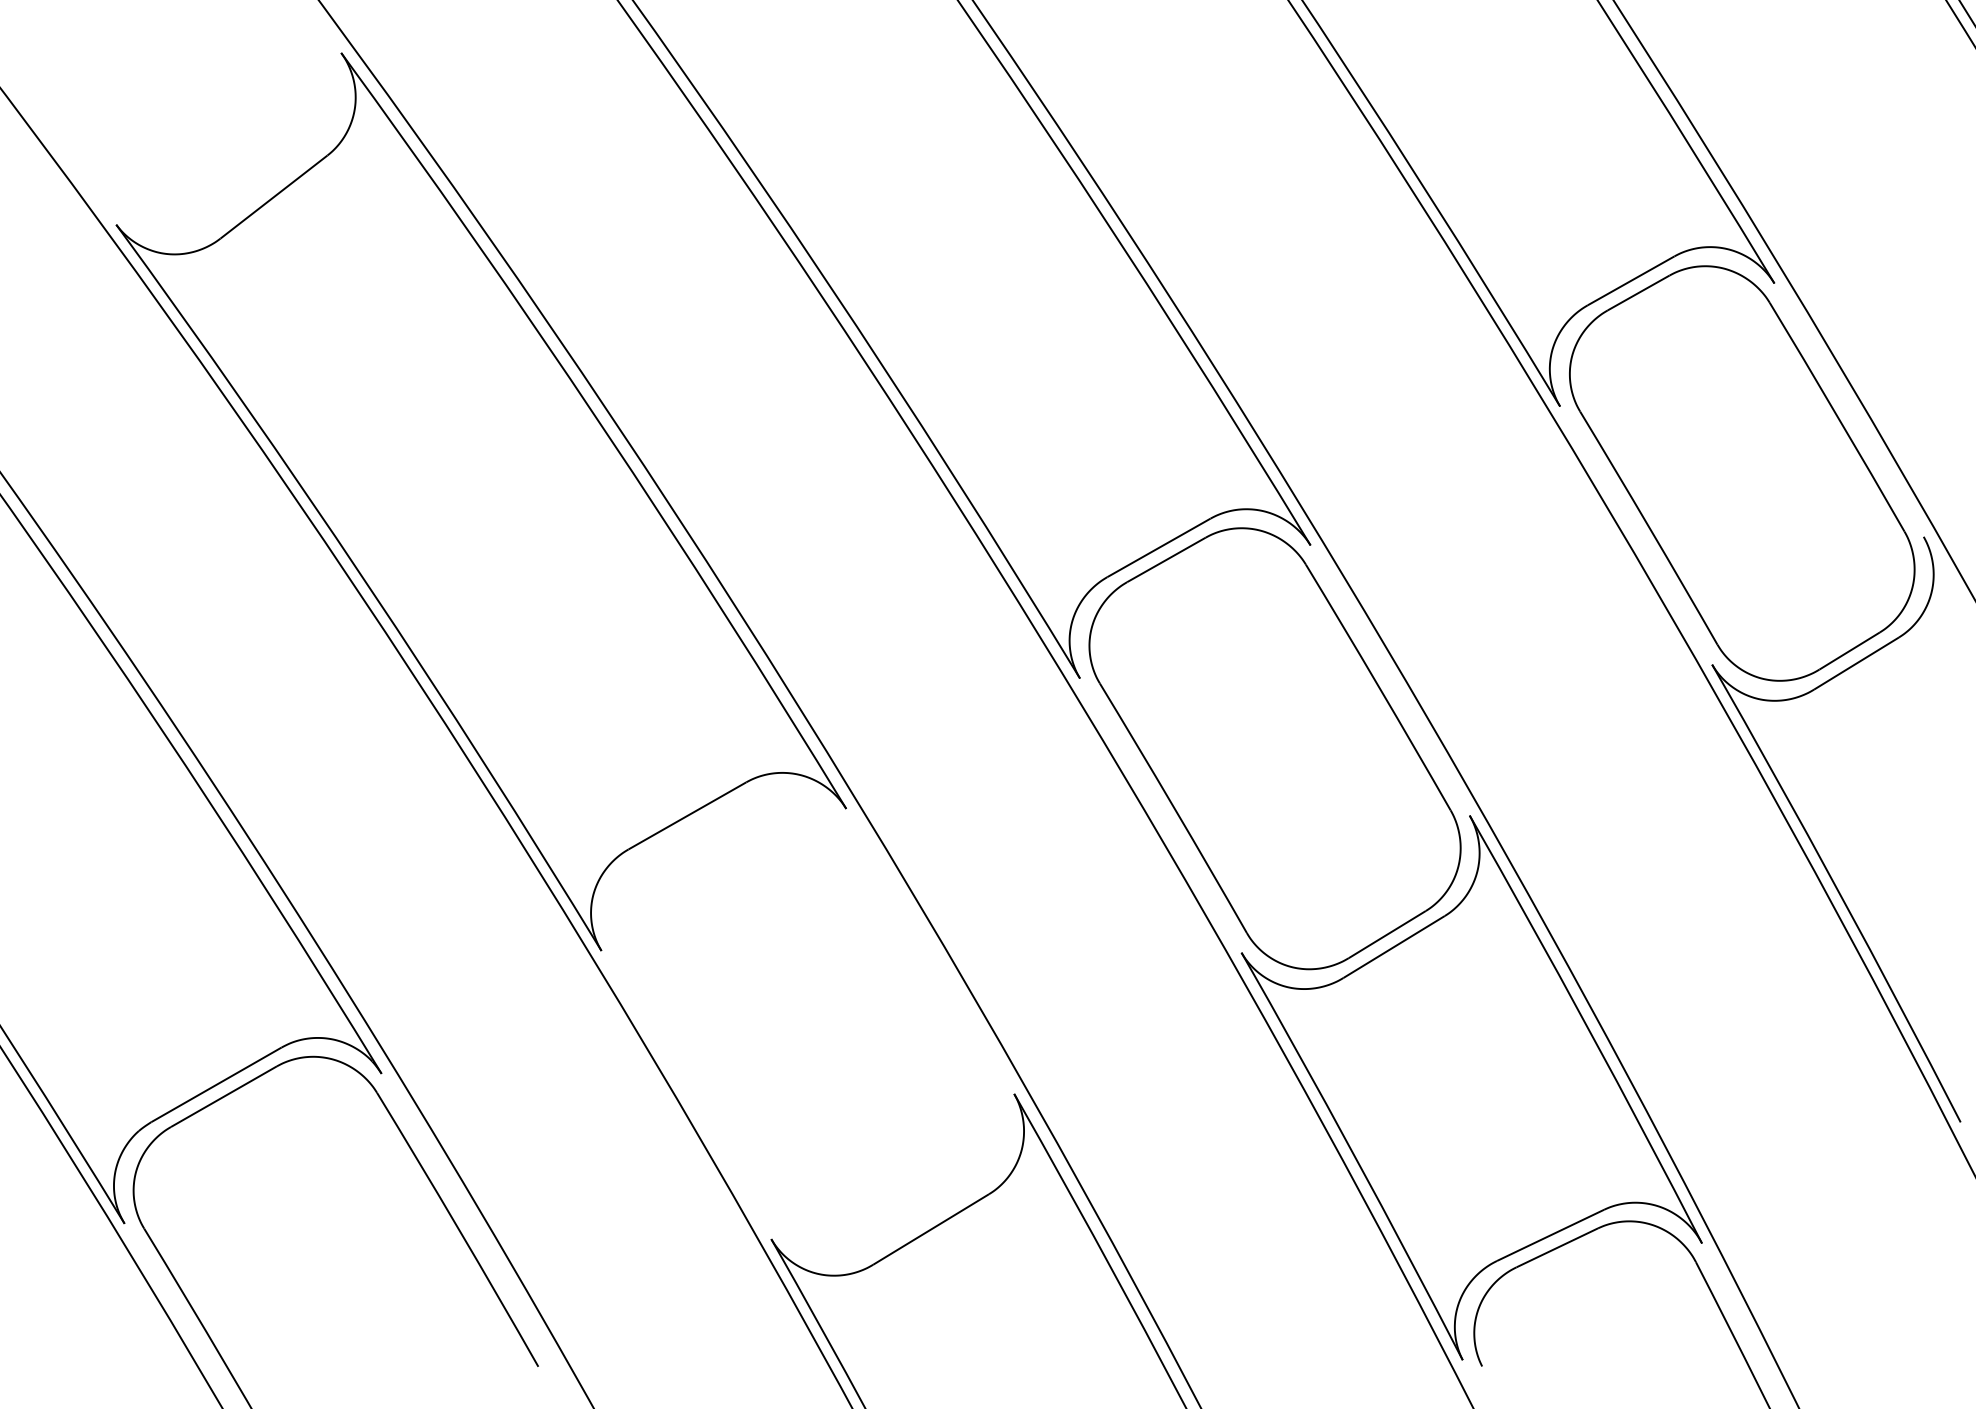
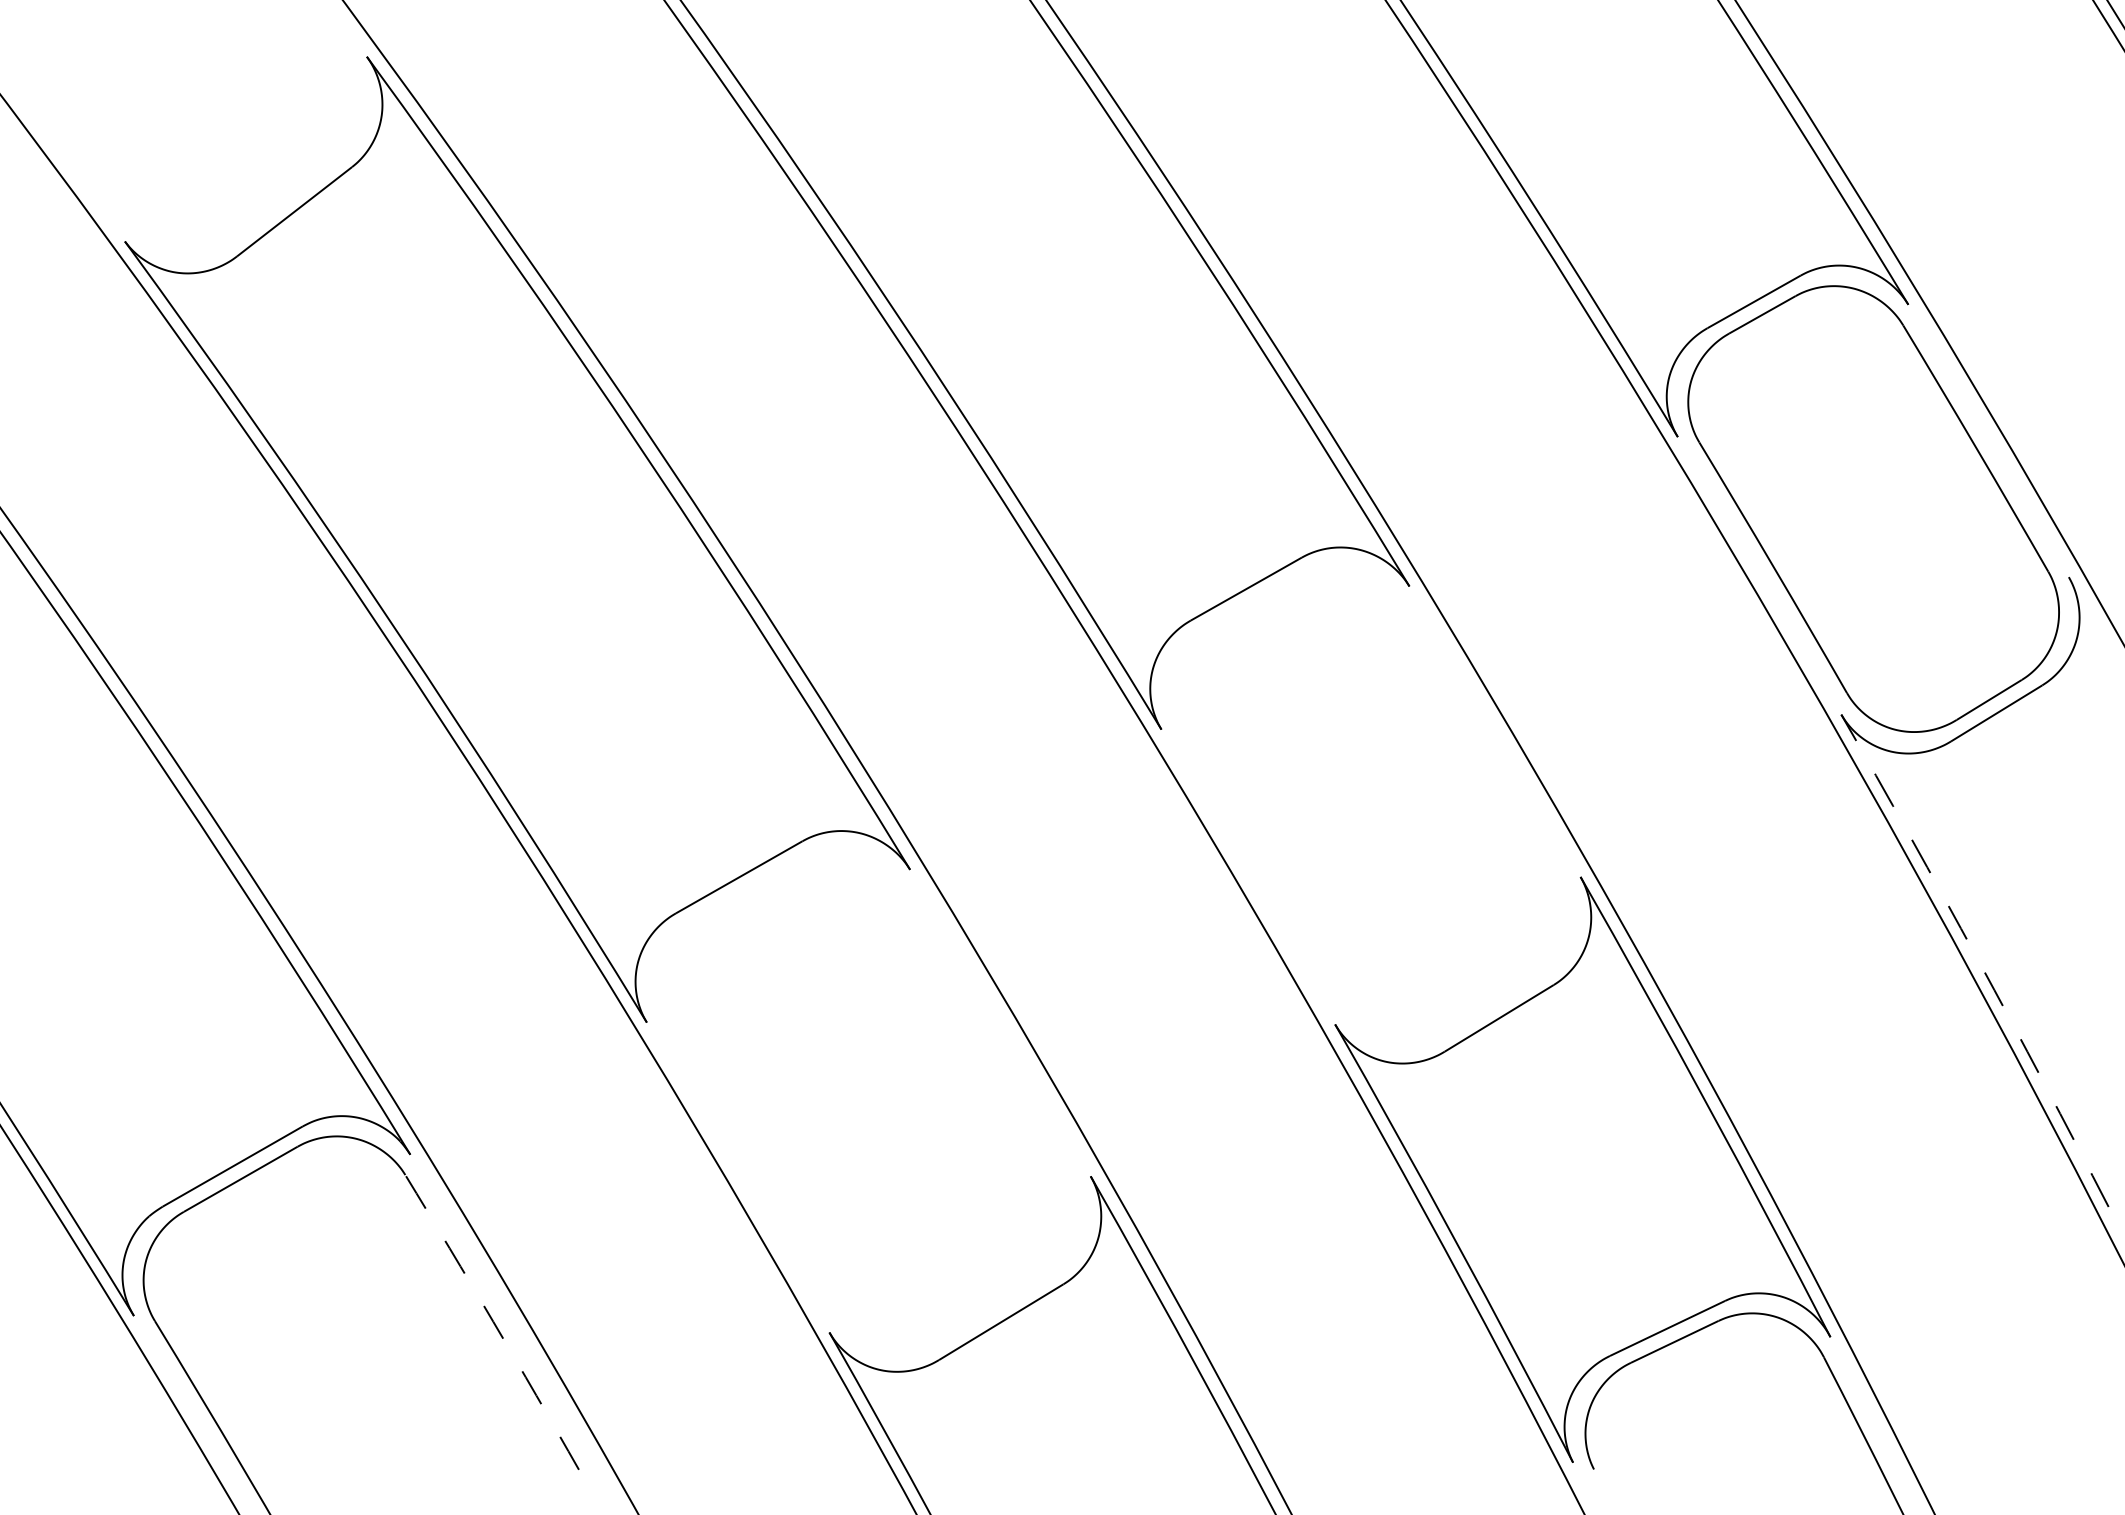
part: (1274, 748) -> (1370, 804), removed
arc: (1838, 892) -> (1977, 959), solid -> dashed
arc: (458, 1229) -> (493, 1322), solid -> dashed

